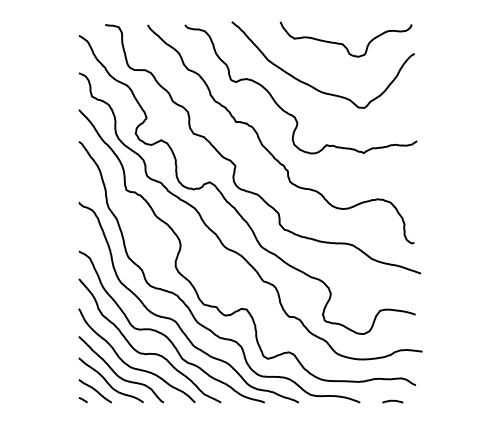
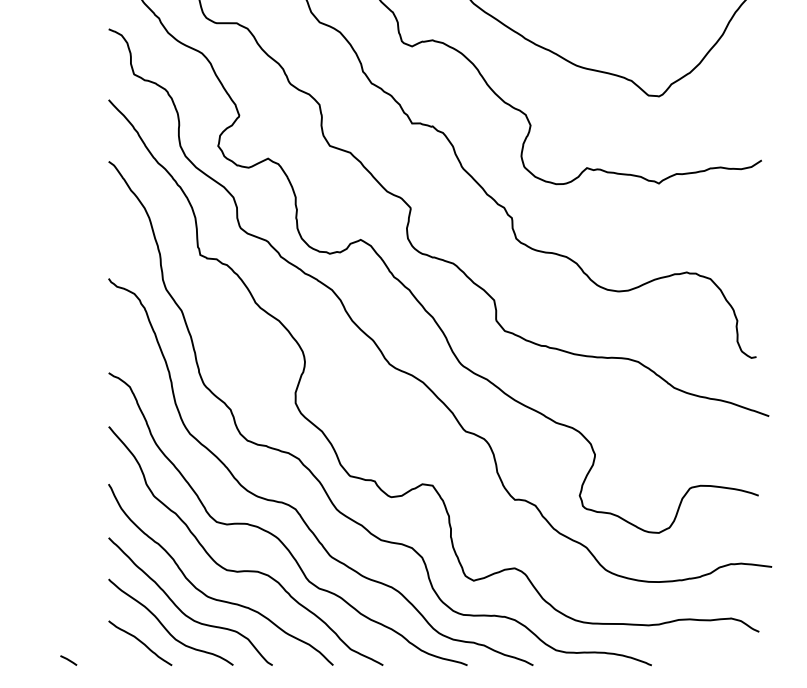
line: (82, 400) -> (67, 661), moved
curve: (392, 401) -> (714, 663), removed

